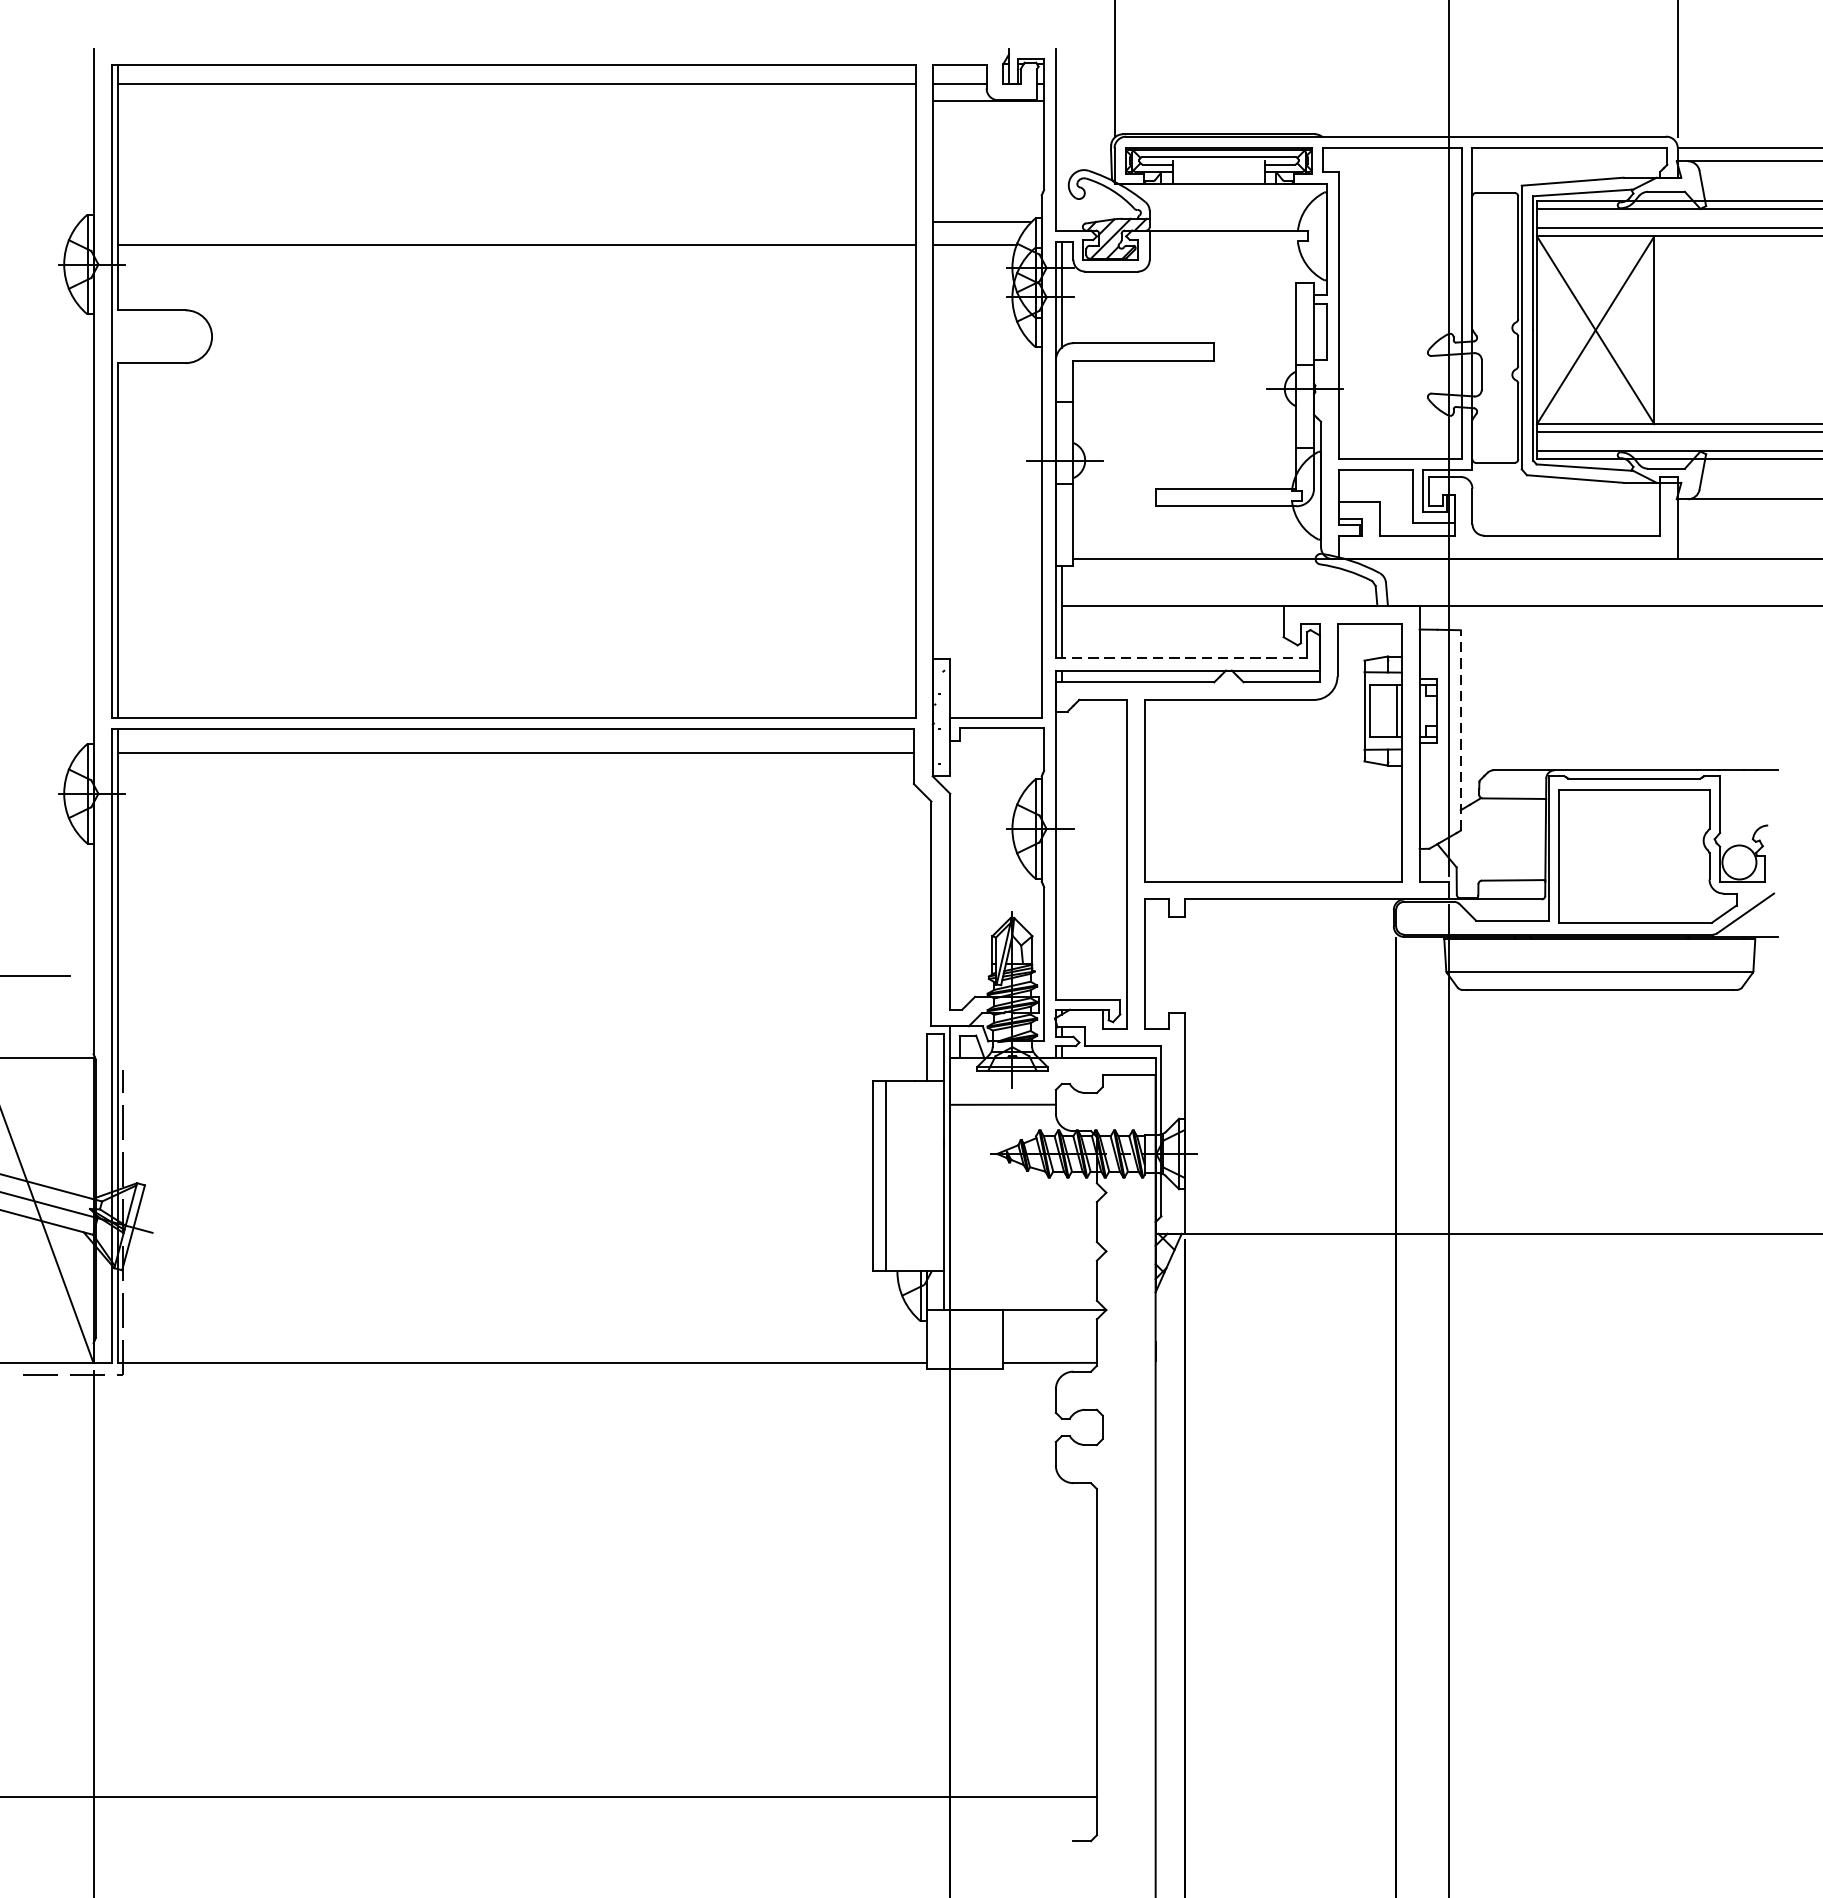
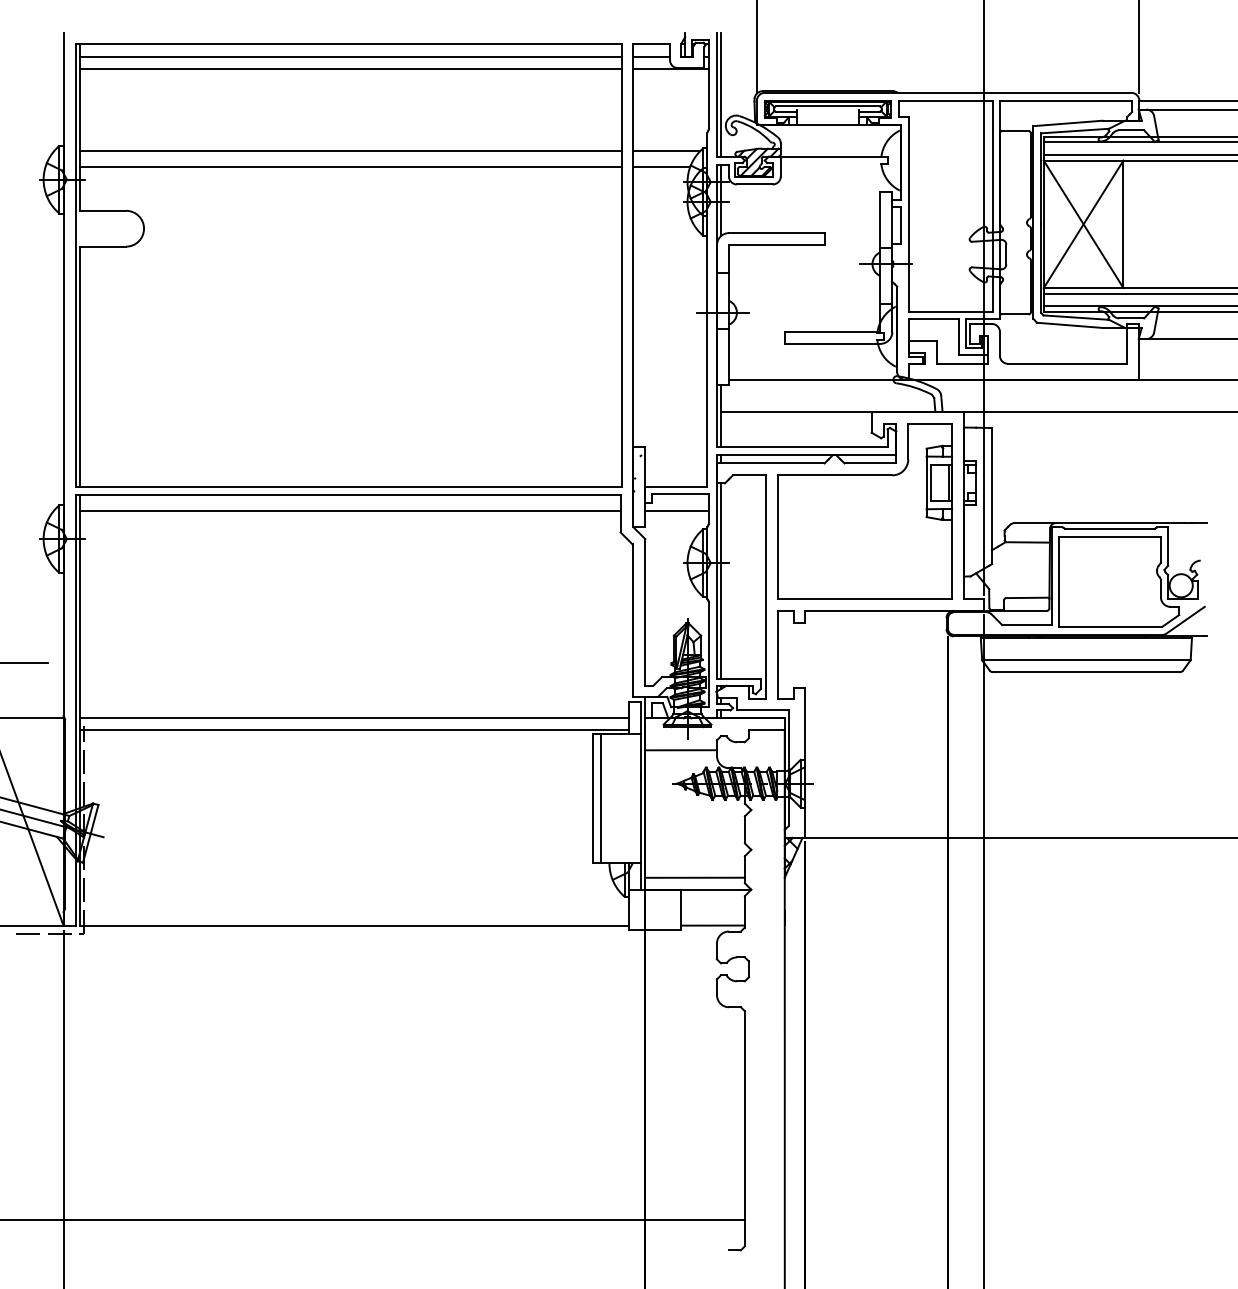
line: (517, 100) -> (351, 68), added
line: (1062, 139) -> (721, 94), added
line: (517, 223) -> (351, 151), added
line: (1181, 657) -> (802, 446), dashed -> solid
line: (1460, 729) -> (991, 495), dashed -> solid
line: (996, 753) -> (676, 511), added
line: (1062, 856) -> (721, 581), added
line: (521, 1057) -> (354, 718), added
line: (521, 1075) -> (354, 730), added
line: (1022, 1292) -> (694, 877), added

